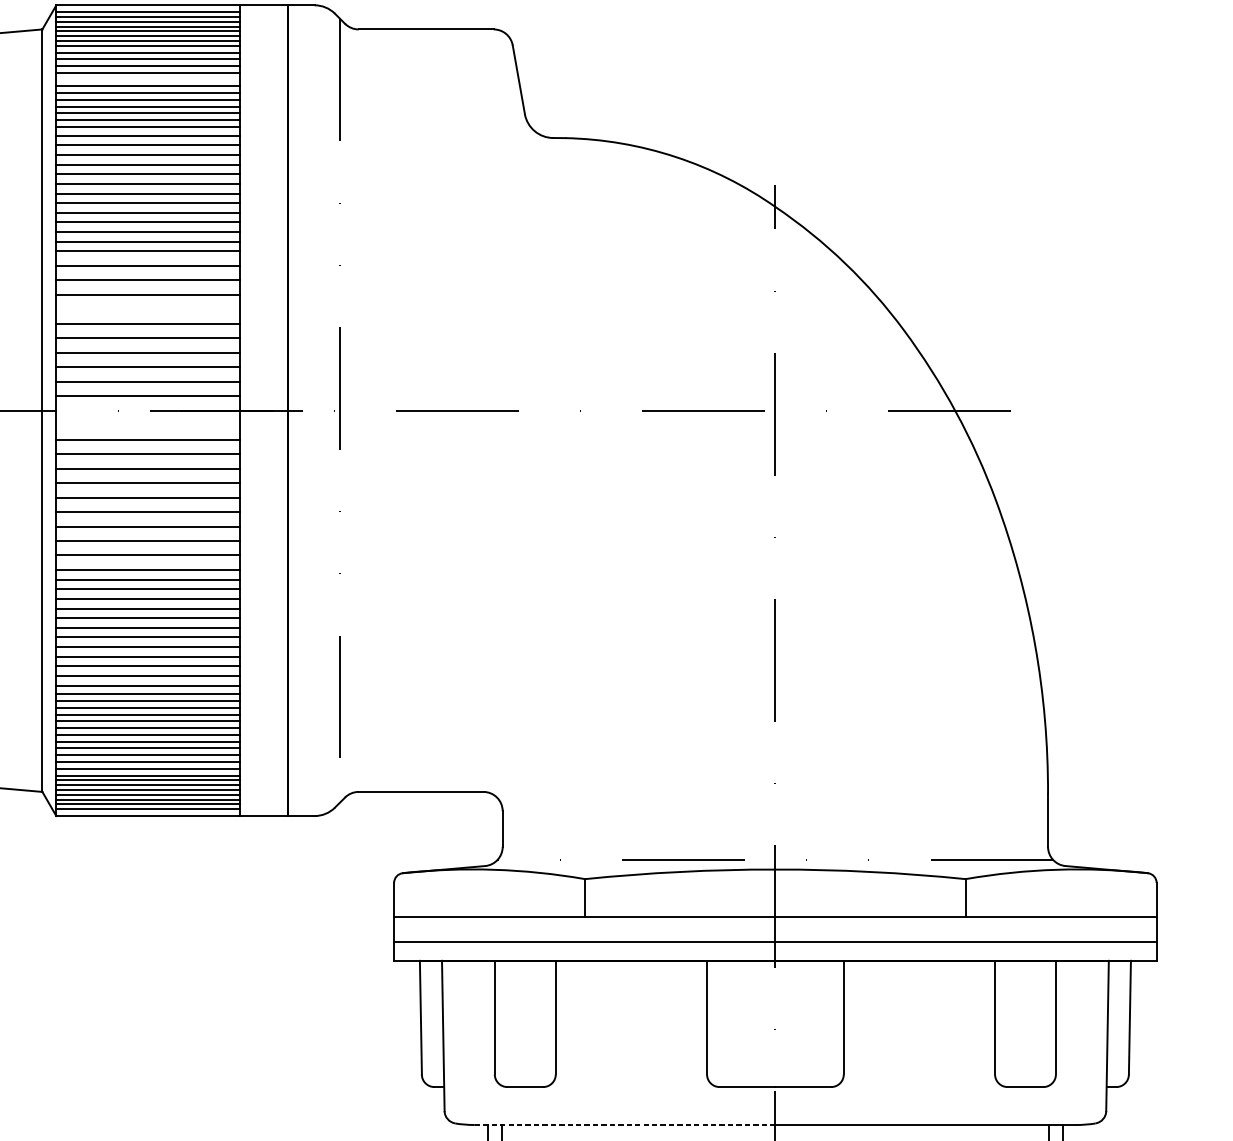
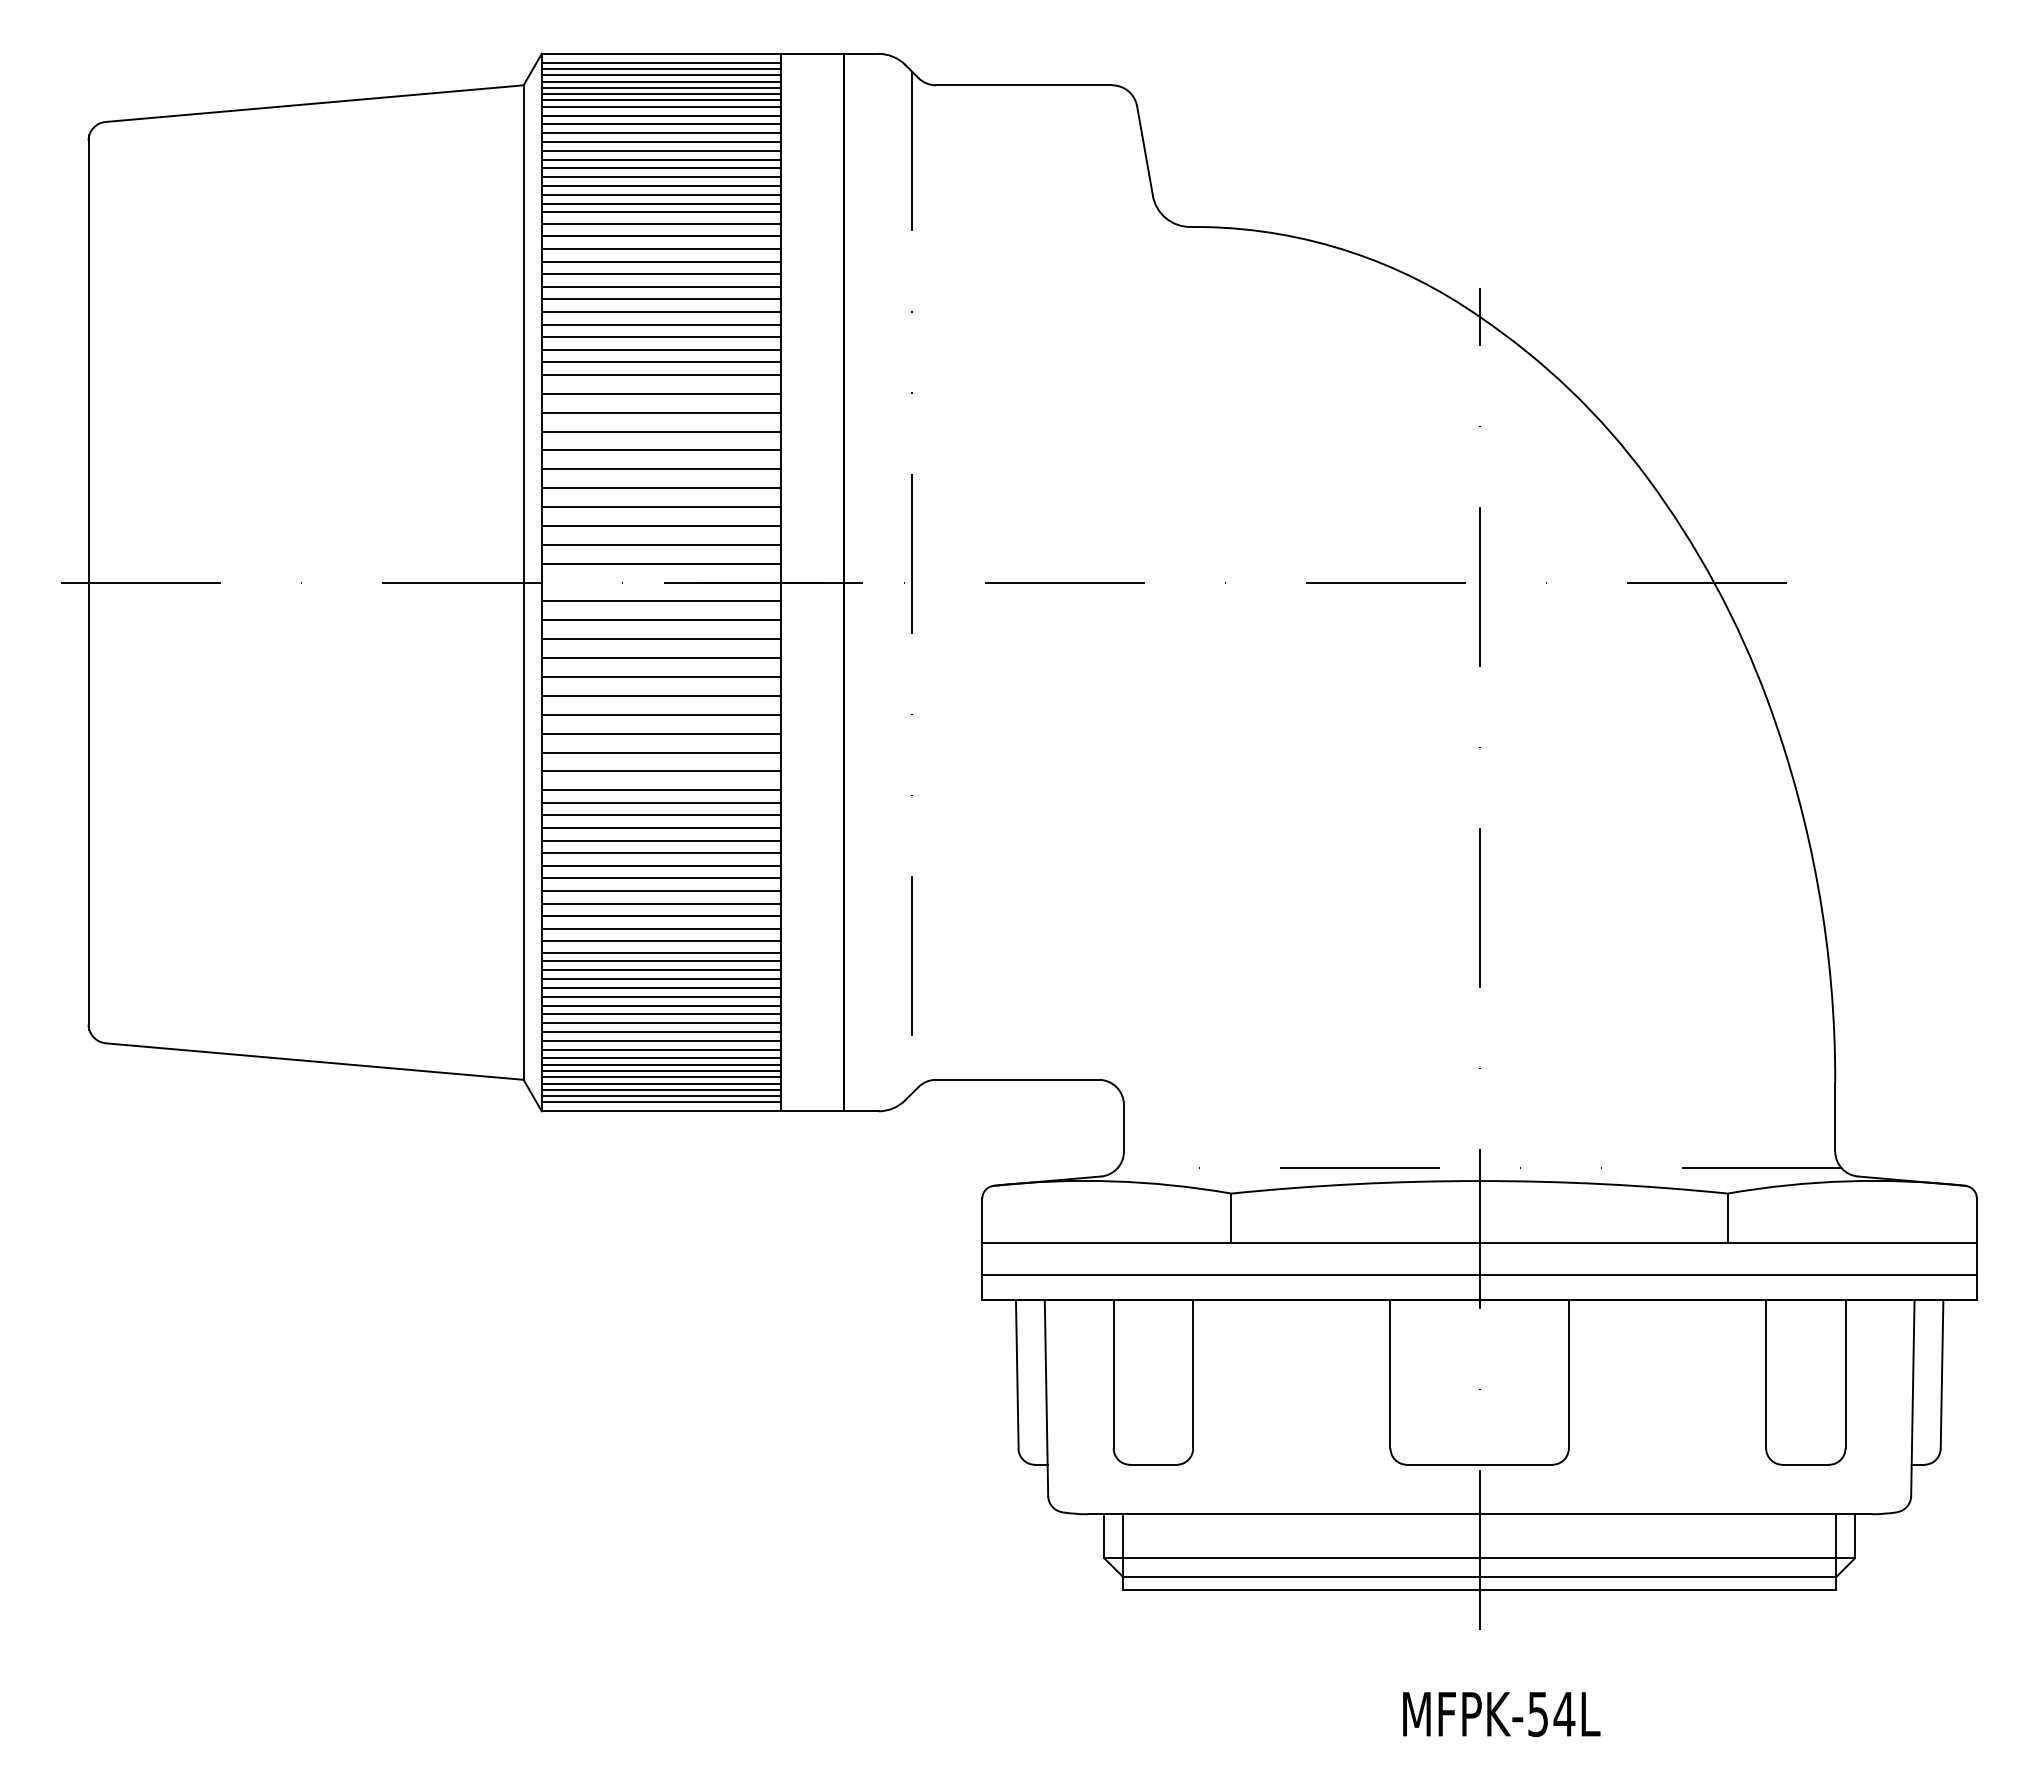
line: (147, 79) -> (660, 150), added
line: (147, 309) -> (660, 450), added
line: (147, 425) -> (660, 601), added
line: (625, 1125) -> (1284, 1514), dashed -> solid

